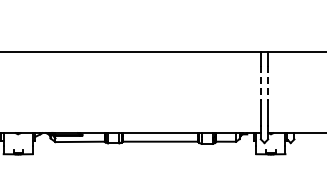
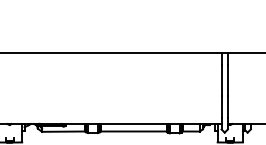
line: (260, 83) -> (221, 80), dashed -> solid
line: (268, 83) -> (228, 80), dashed -> solid

